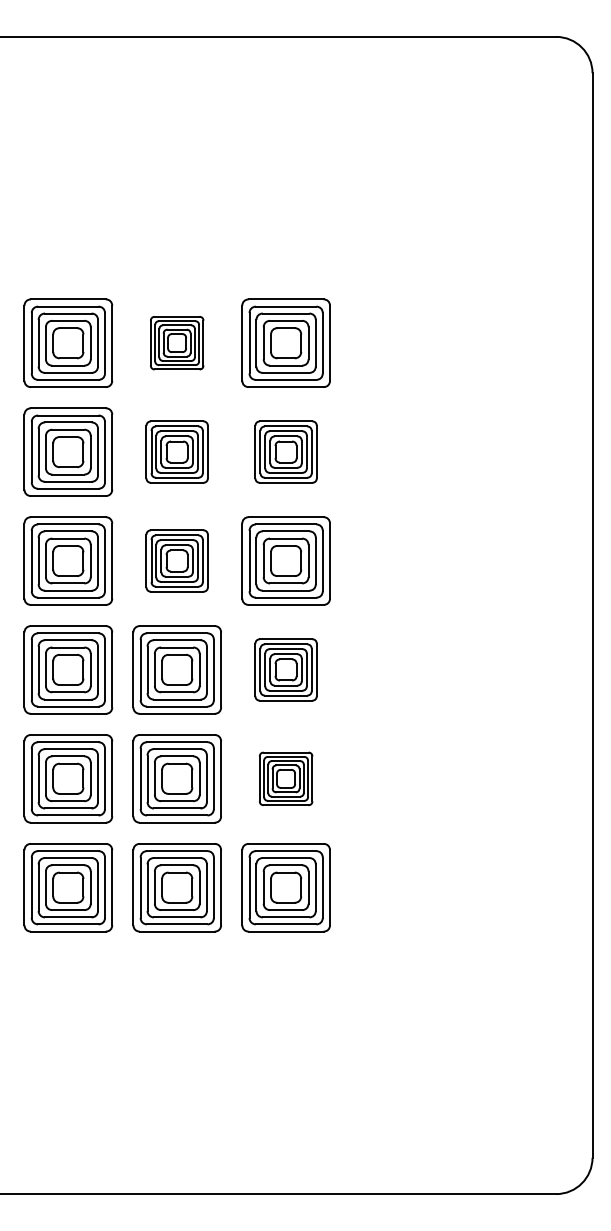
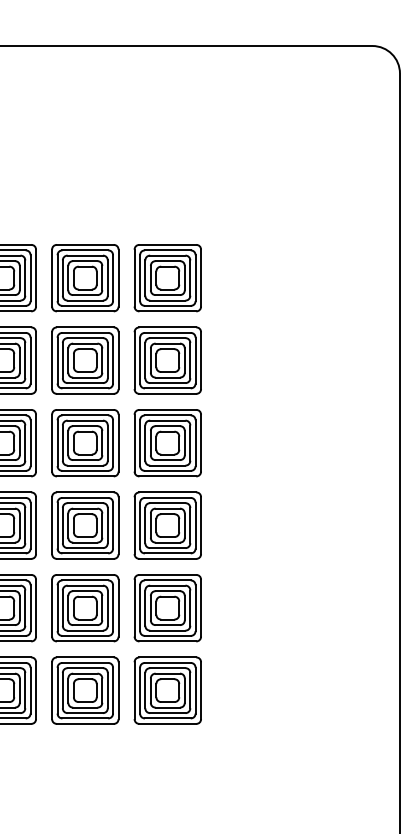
part: (176, 342) -> (84, 277), size x1.67
part: (176, 451) -> (84, 360), size x1.43
part: (285, 451) -> (167, 360), size x1.43
part: (176, 560) -> (84, 442), size x1.43
part: (285, 669) -> (167, 525), size x1.43
part: (285, 778) -> (167, 607), size x1.67

